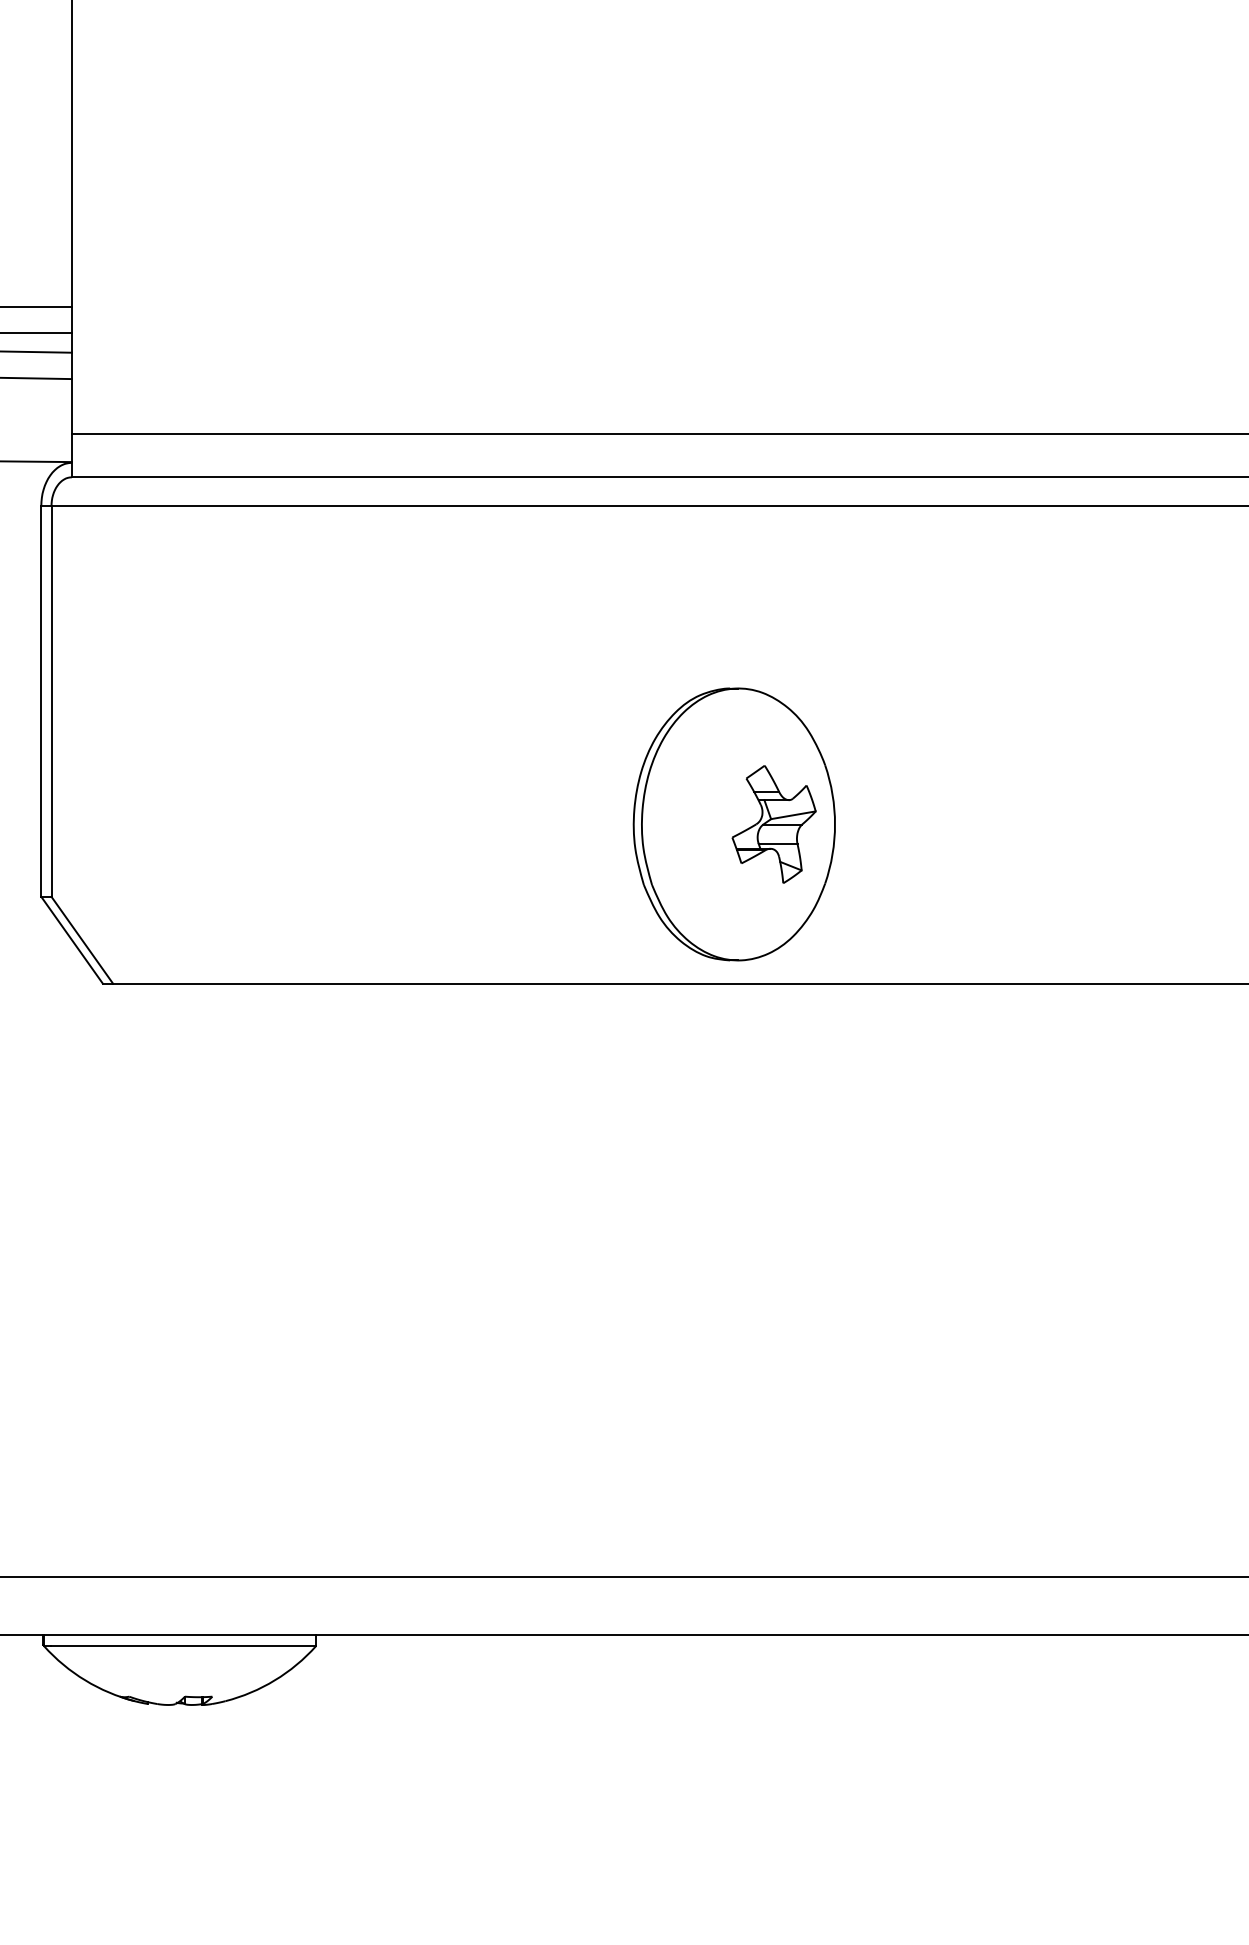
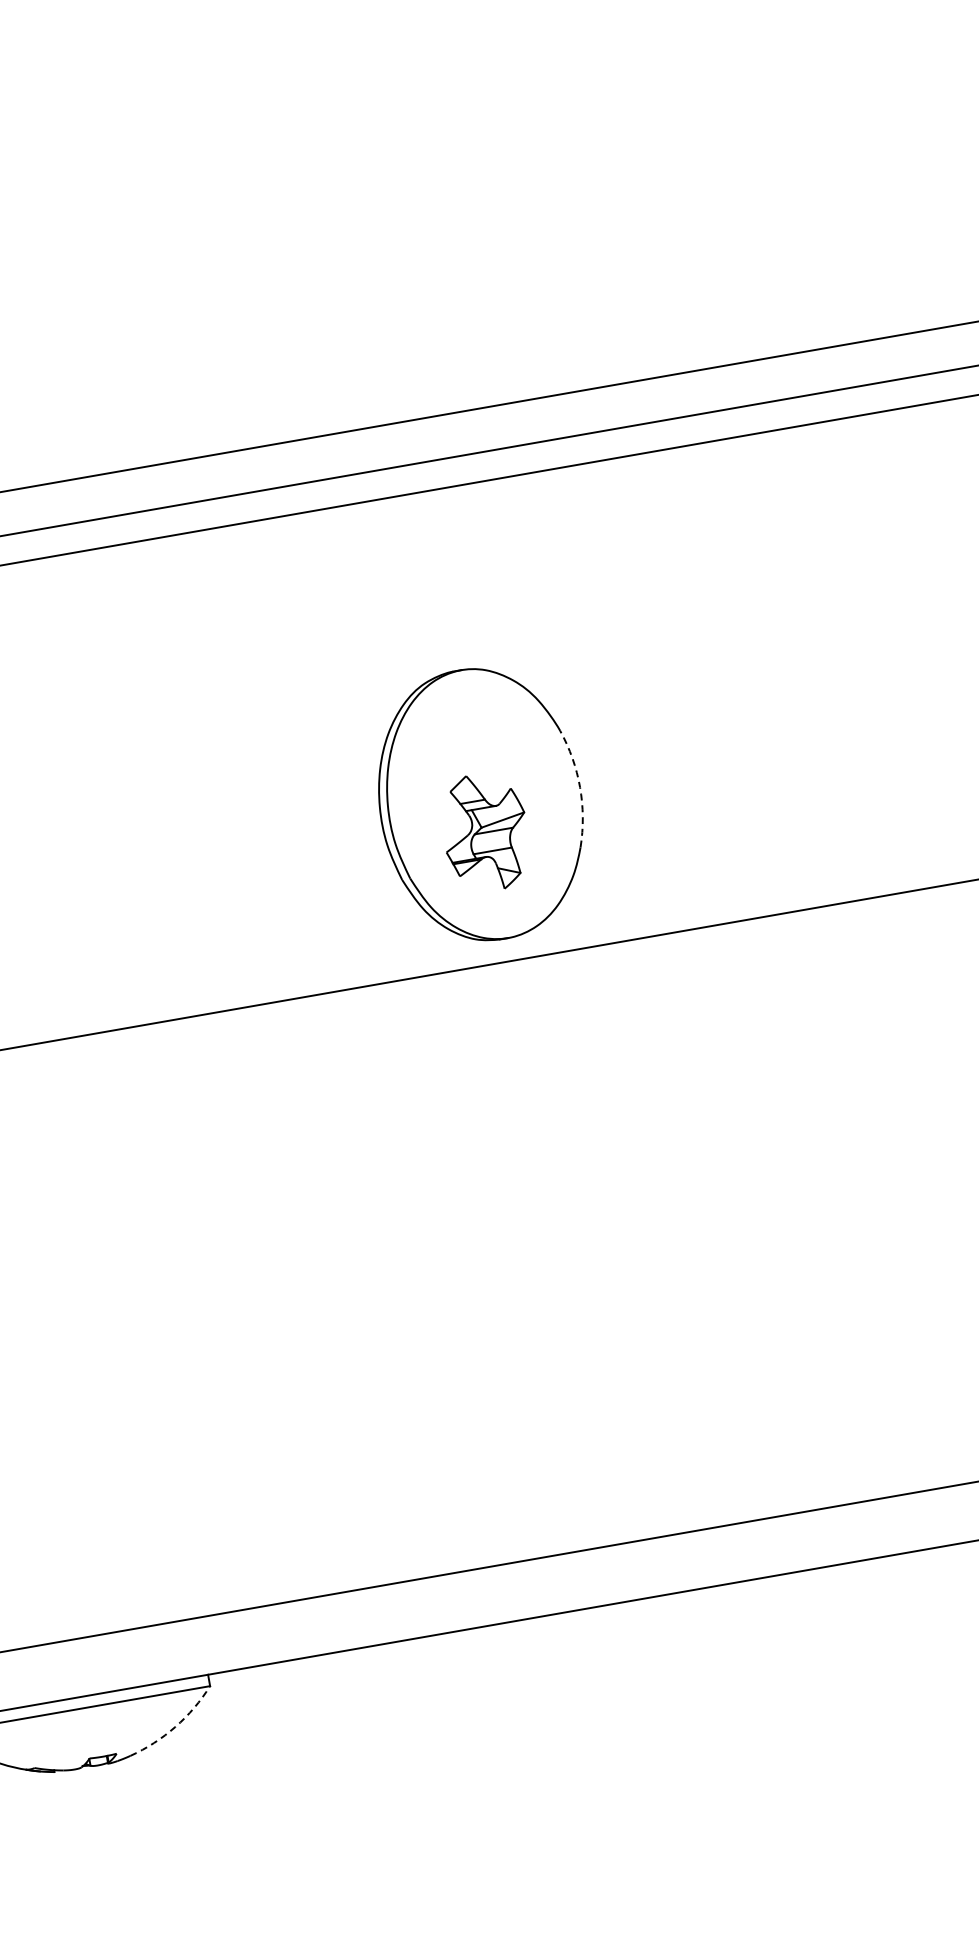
part: (773, 824) -> (484, 832), moved
arc: (835, 824) -> (580, 787), solid -> dashed
arc: (274, 1680) -> (175, 1727), solid -> dashed

